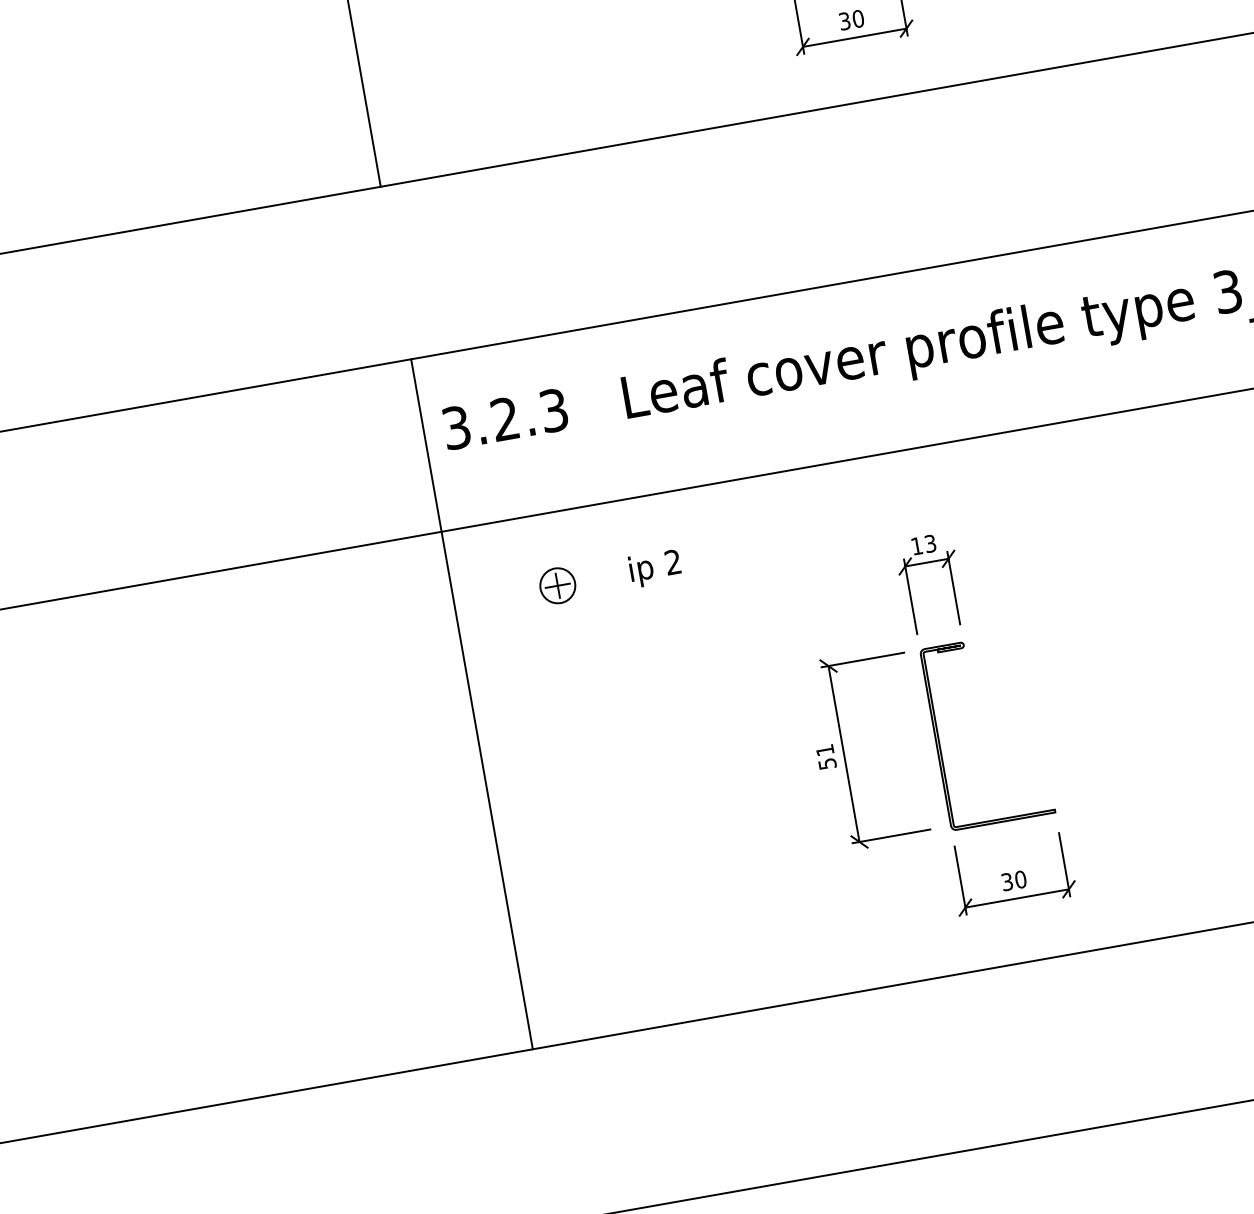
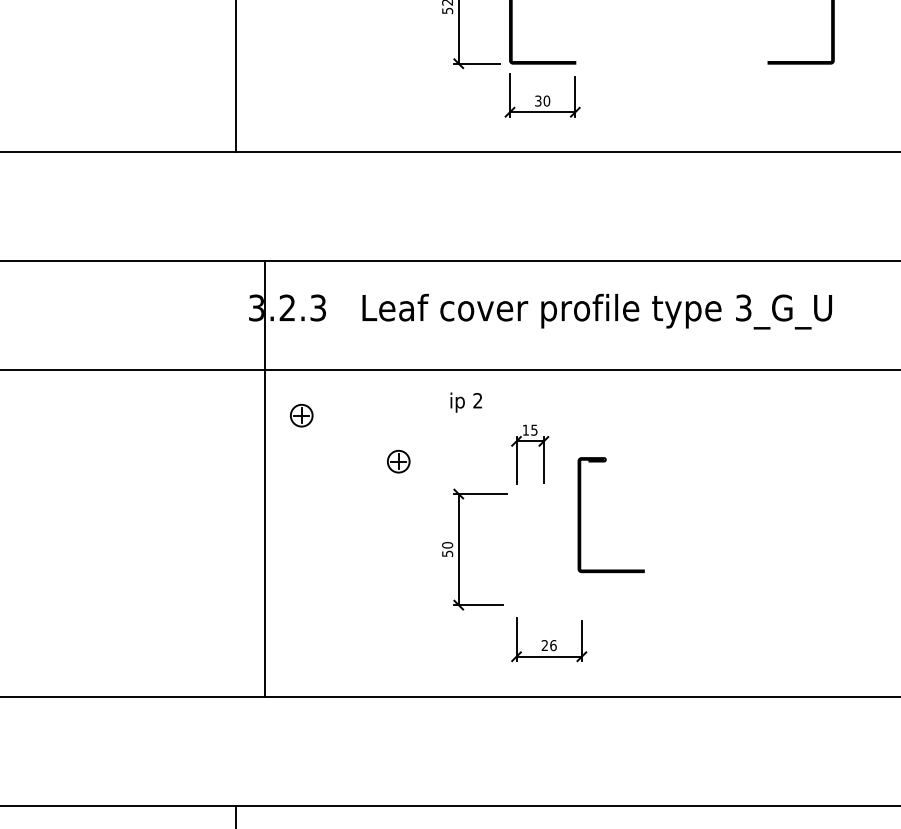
text: (930, 542) -> (534, 429), 13 -> 15
text: (654, 568) -> (465, 402), moved
part: (723, 631) -> (398, 461), added
line: (472, 703) -> (265, 478), moved
part: (940, 740) -> (581, 515), moved
text: (825, 750) -> (447, 545), 51 -> 50
text: (1012, 880) -> (548, 645), 30 -> 26

